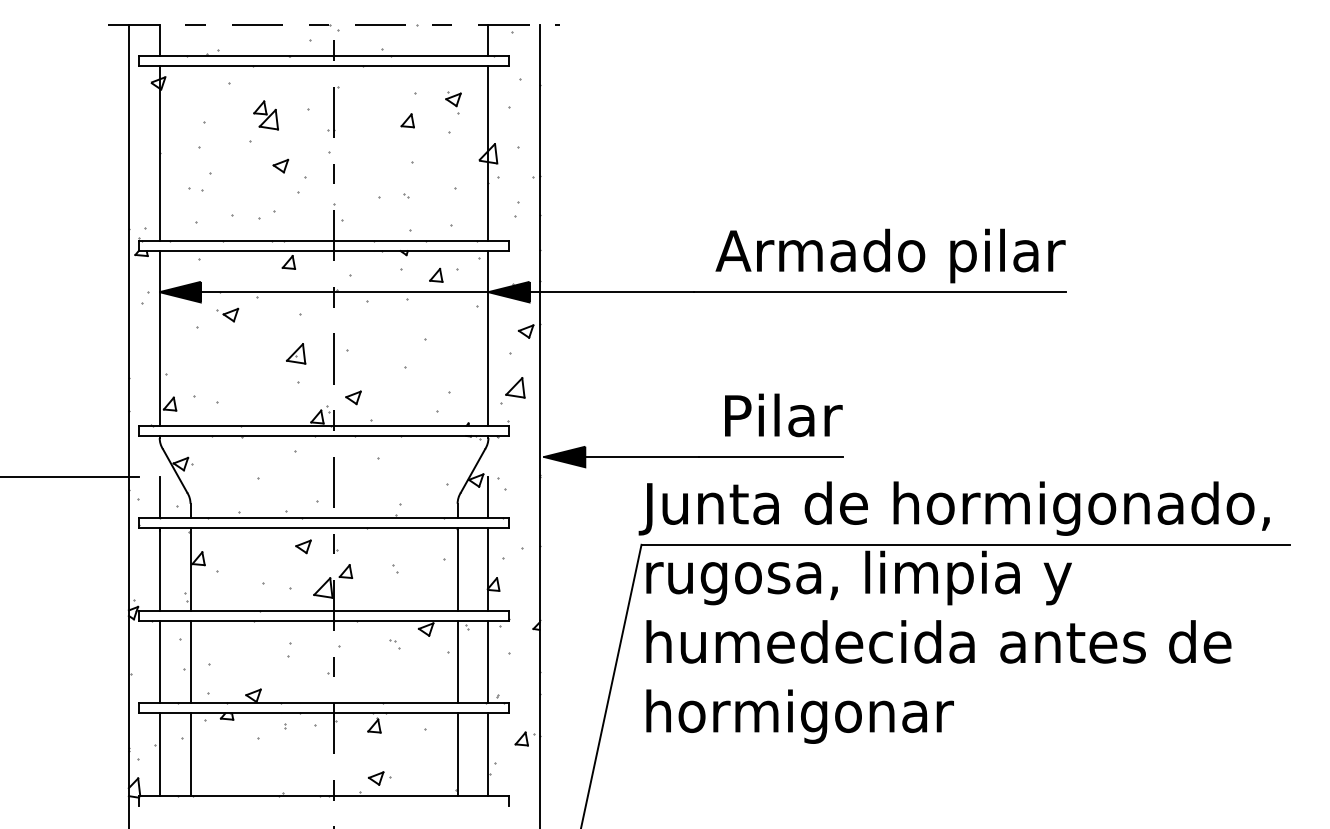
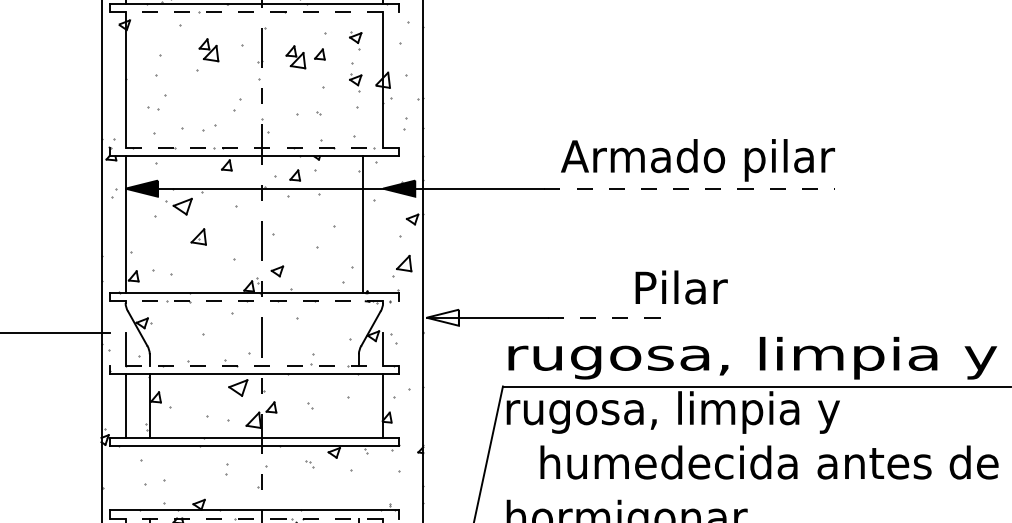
line: (324, 66) -> (254, 11), solid -> dashed
part: (376, 124) -> (295, 57), added
part: (453, 156) -> (355, 82), added
part: (280, 165) -> (220, 89), removed
line: (324, 240) -> (254, 148), solid -> dashed
part: (436, 274) -> (295, 174), moved
line: (880, 292) -> (690, 188), solid -> dashed
part: (227, 314) -> (178, 206), size x1.6
line: (488, 338) -> (362, 224), moved
part: (296, 353) -> (199, 236), moved
text: (783, 415) -> (681, 287), moved
line: (324, 435) -> (254, 300), solid -> dashed
fill: (564, 456) -> (442, 317), removed
line: (770, 457) -> (603, 318), solid -> dashed
text: (955, 508) -> (748, 358), Junta de hormigonado, -> rugosa, limpia y
line: (324, 518) -> (254, 365), solid -> dashed
part: (303, 546) -> (238, 387), size x1.6
line: (457, 569) -> (358, 405), removed
text: (938, 641) -> (769, 462), moved
line: (159, 661) -> (125, 477), removed
line: (190, 661) -> (149, 477), removed
line: (457, 661) -> (358, 477), removed
line: (488, 661) -> (383, 477), removed
line: (324, 713) -> (254, 518), solid -> dashed

